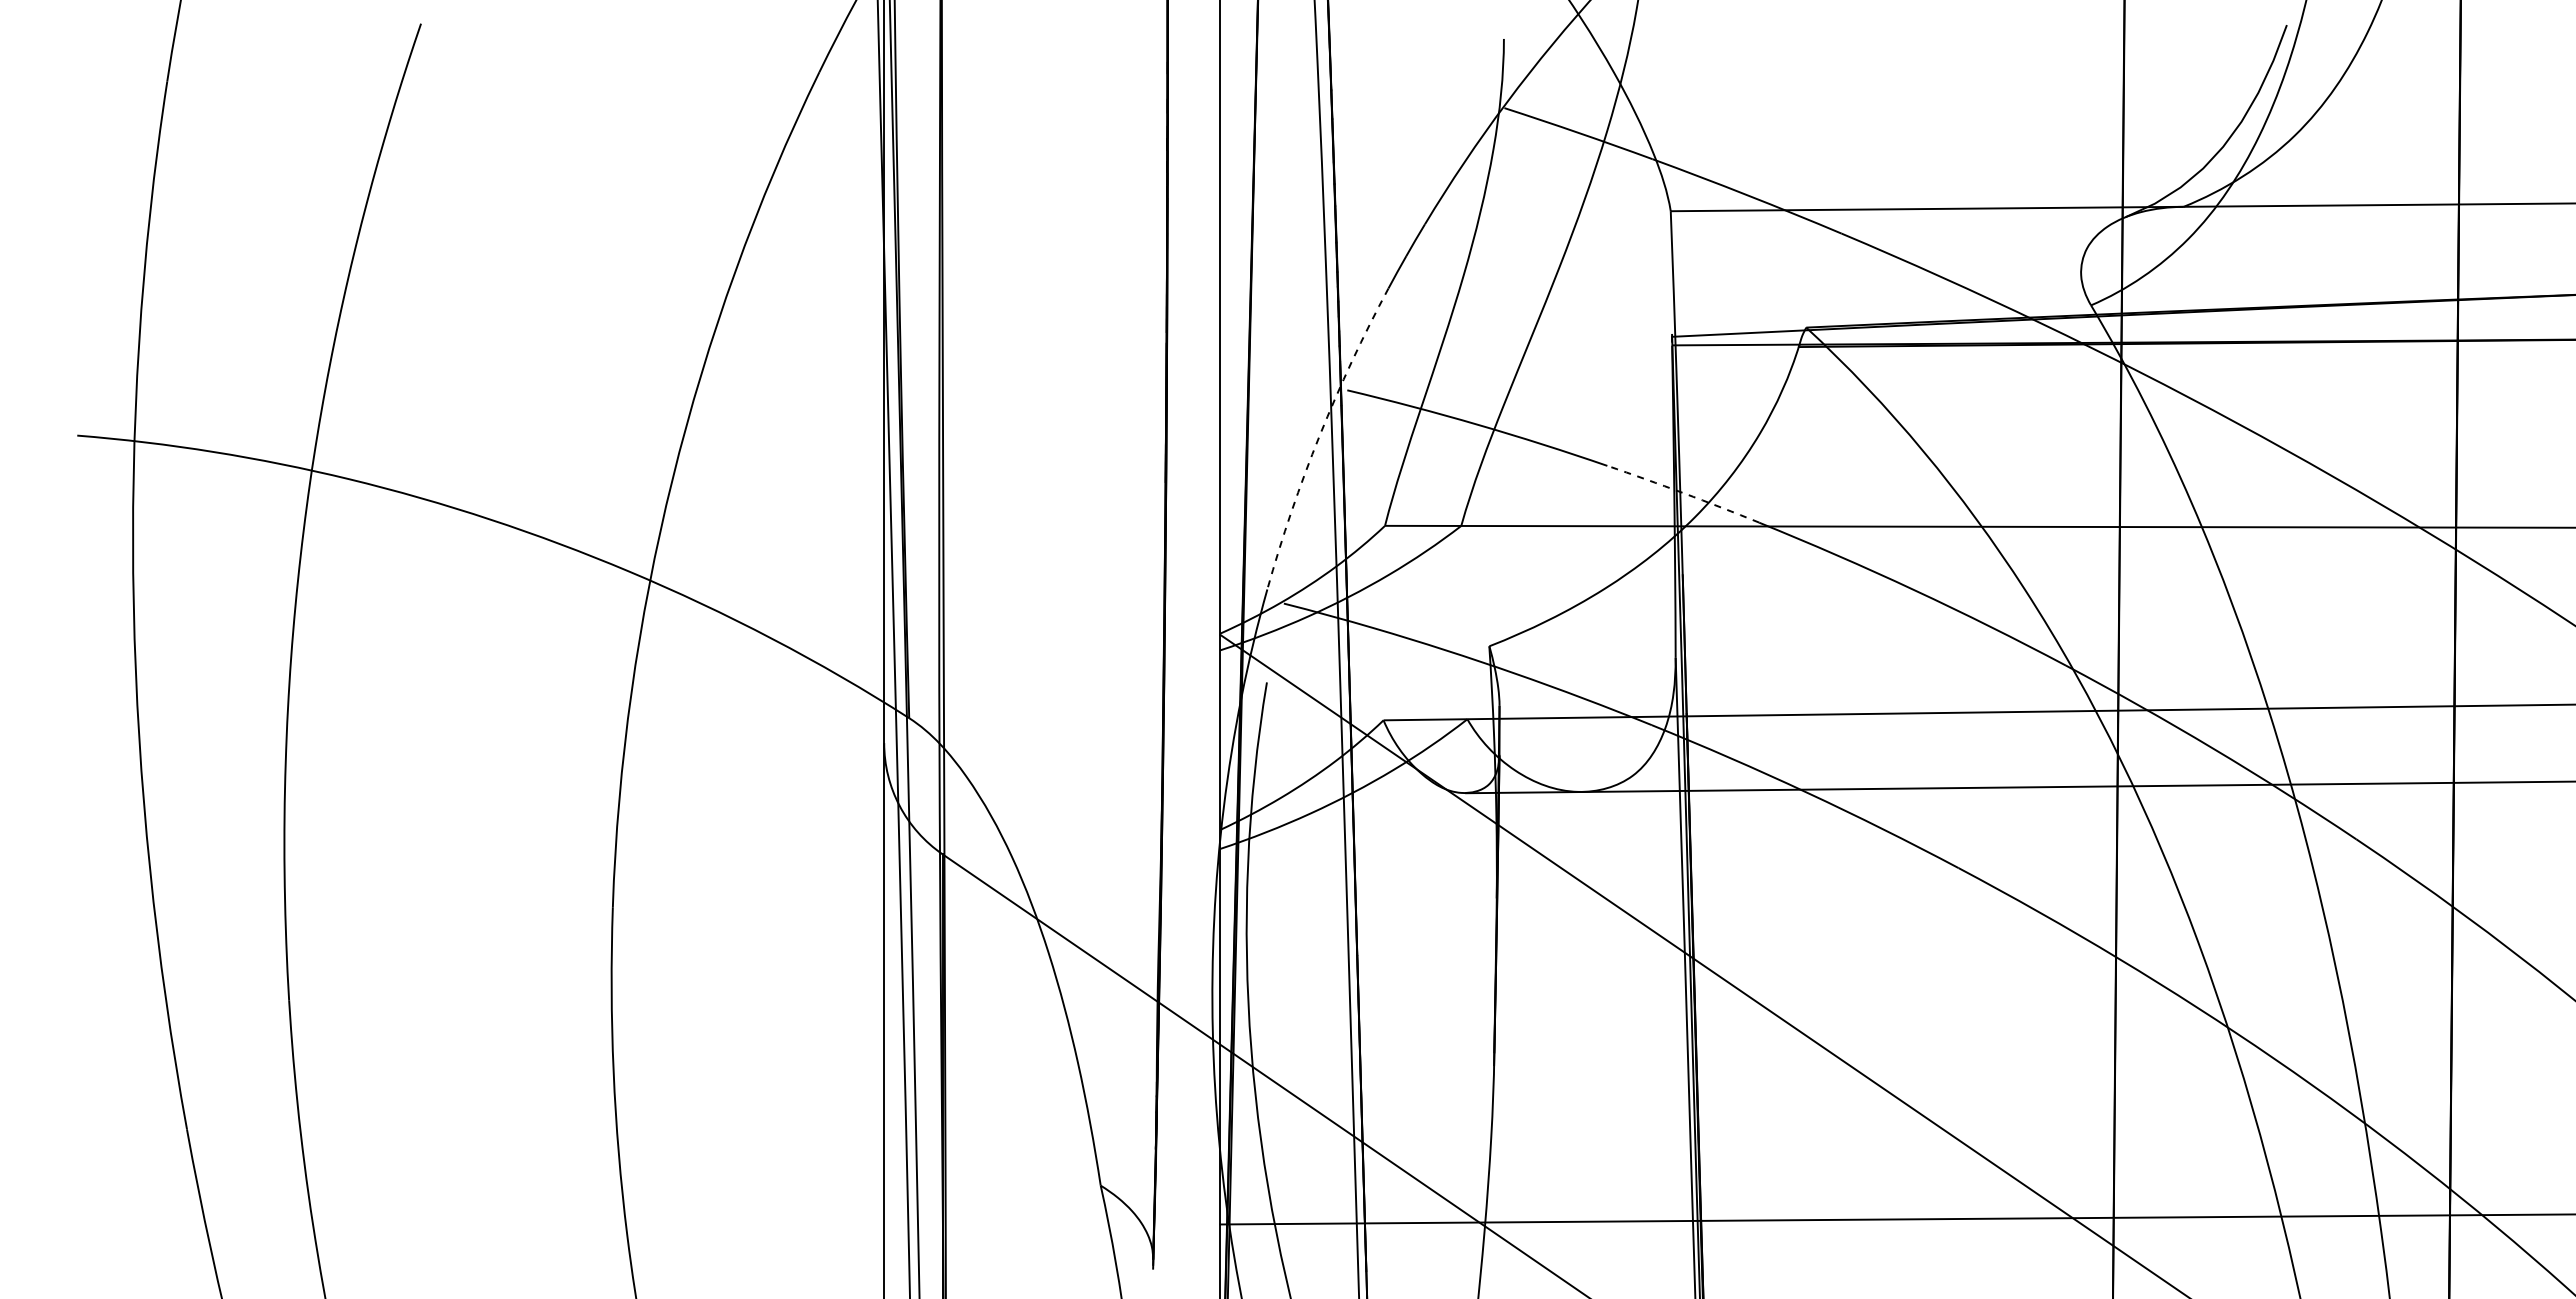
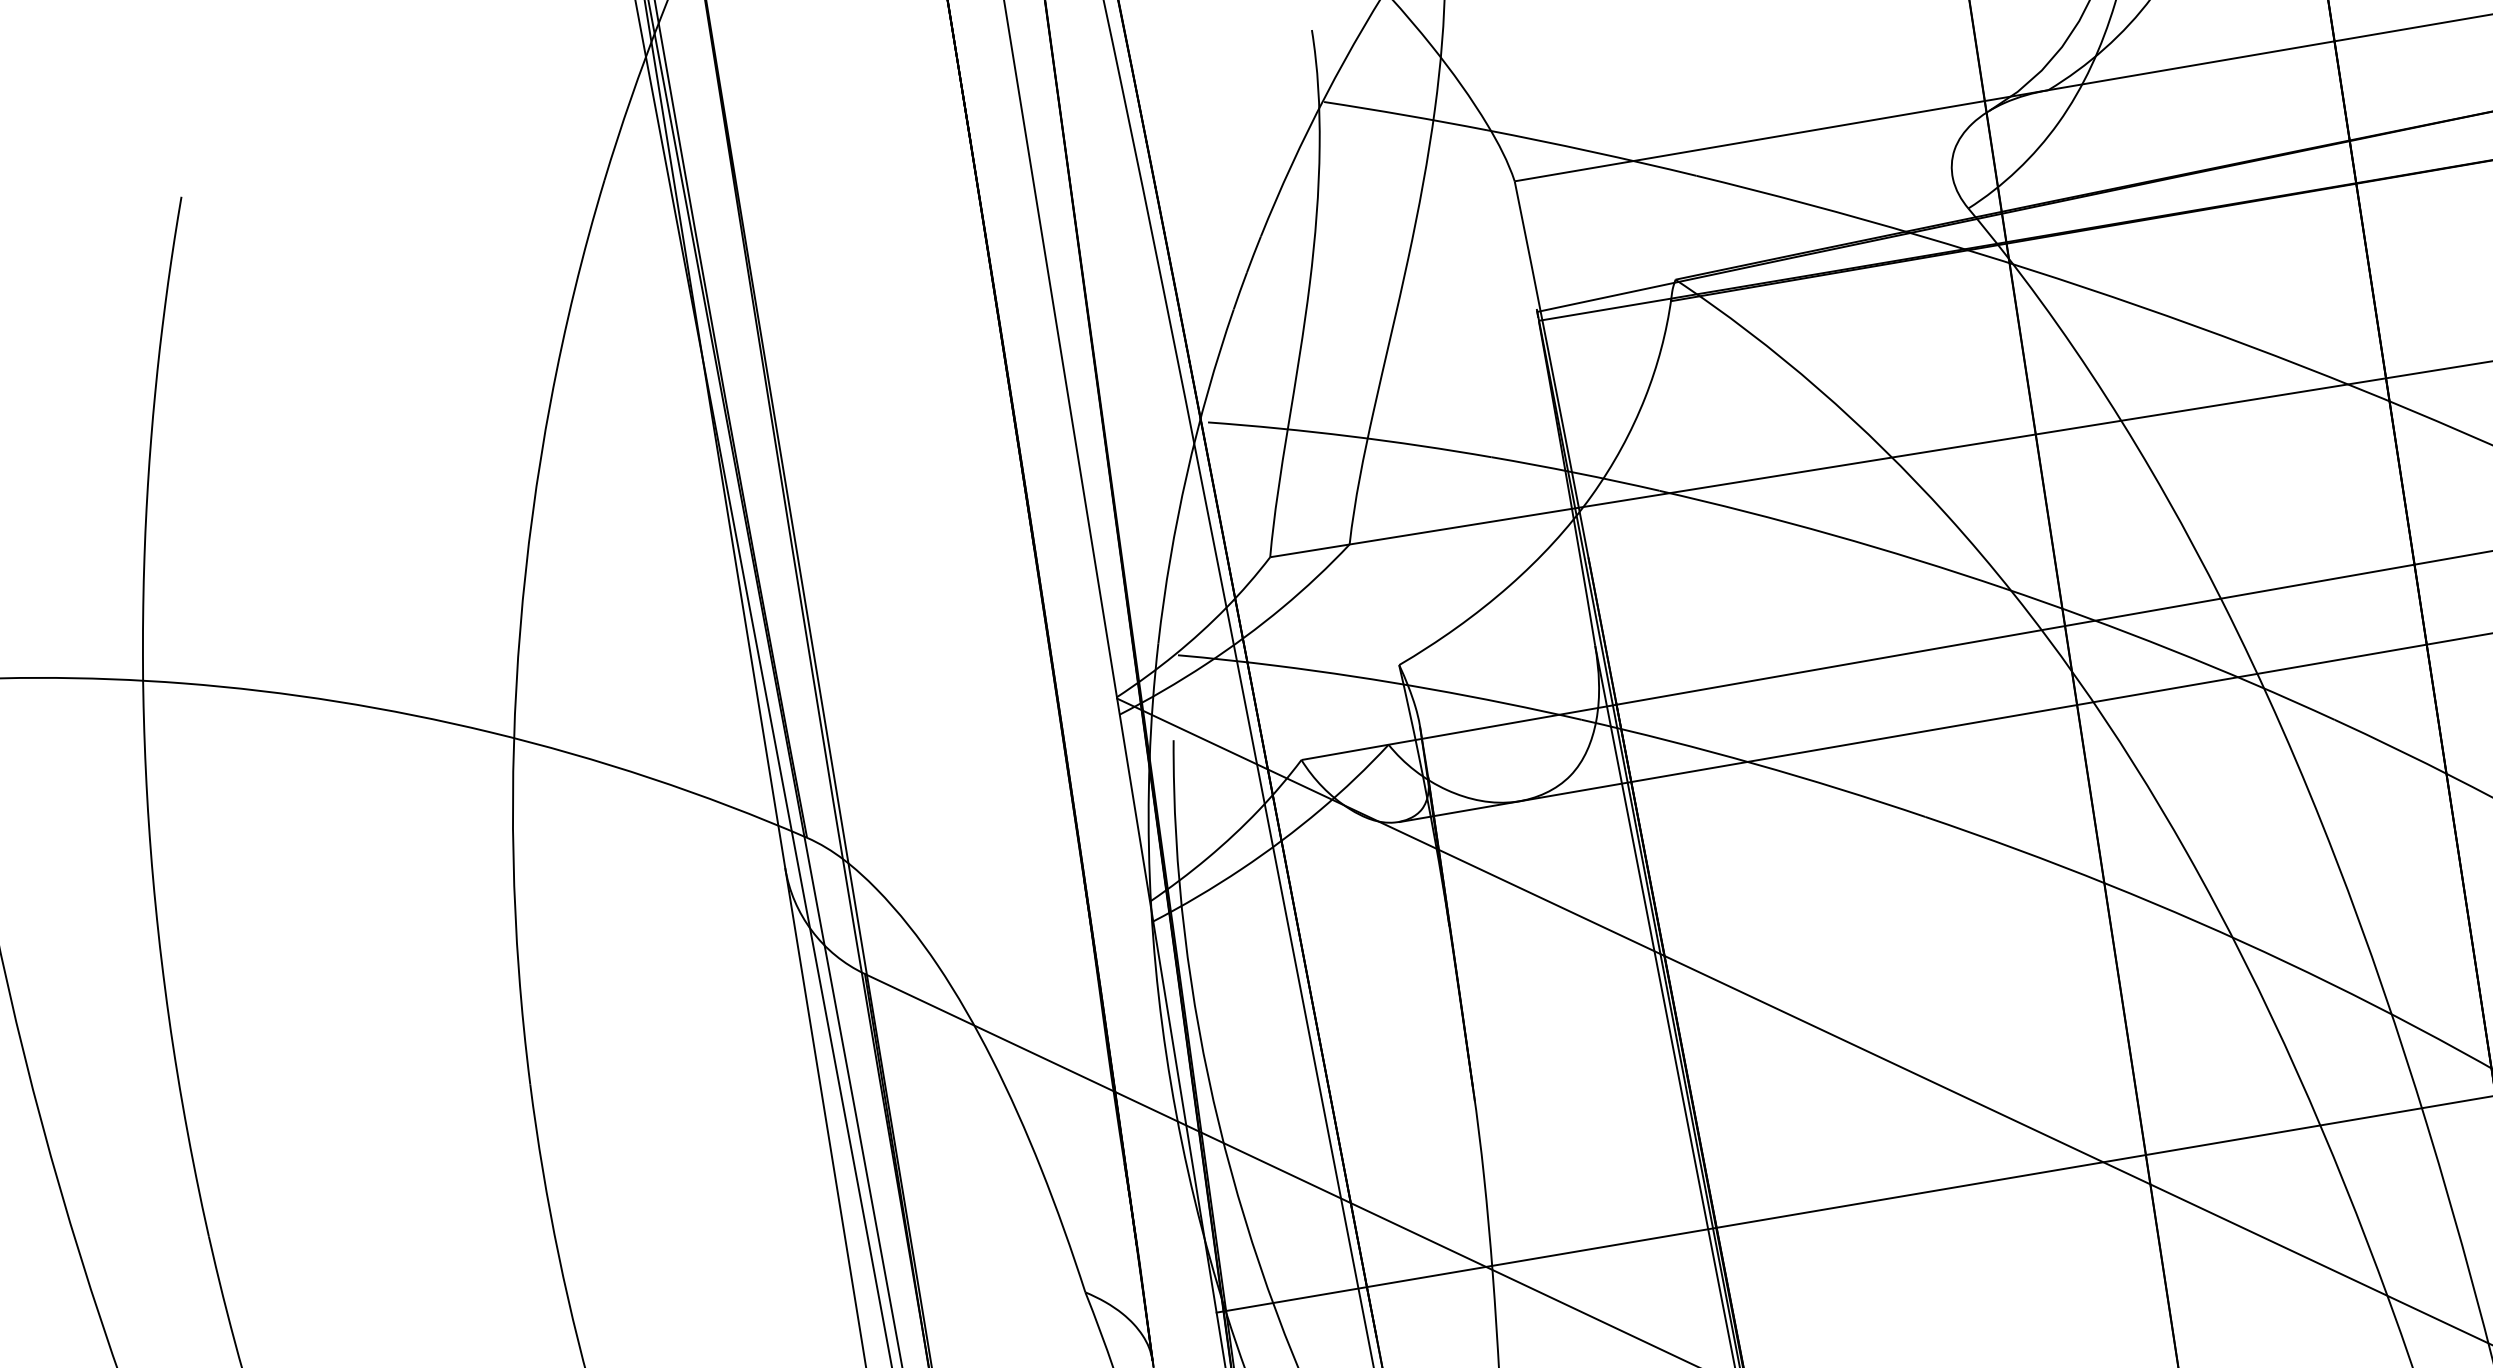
arc: (1319, 435) -> (1186, 474), dashed -> solid
arc: (1683, 493) -> (1575, 473), dashed -> solid

